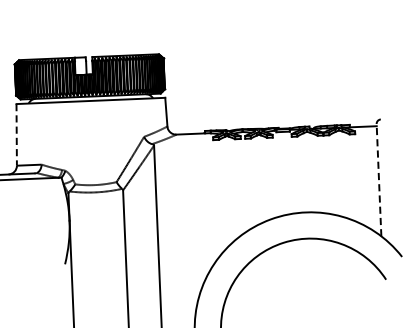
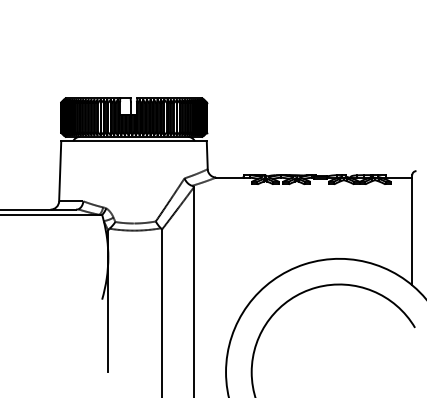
line: (17, 135) -> (60, 171), dashed -> solid
line: (379, 180) -> (412, 230), dashed -> solid

